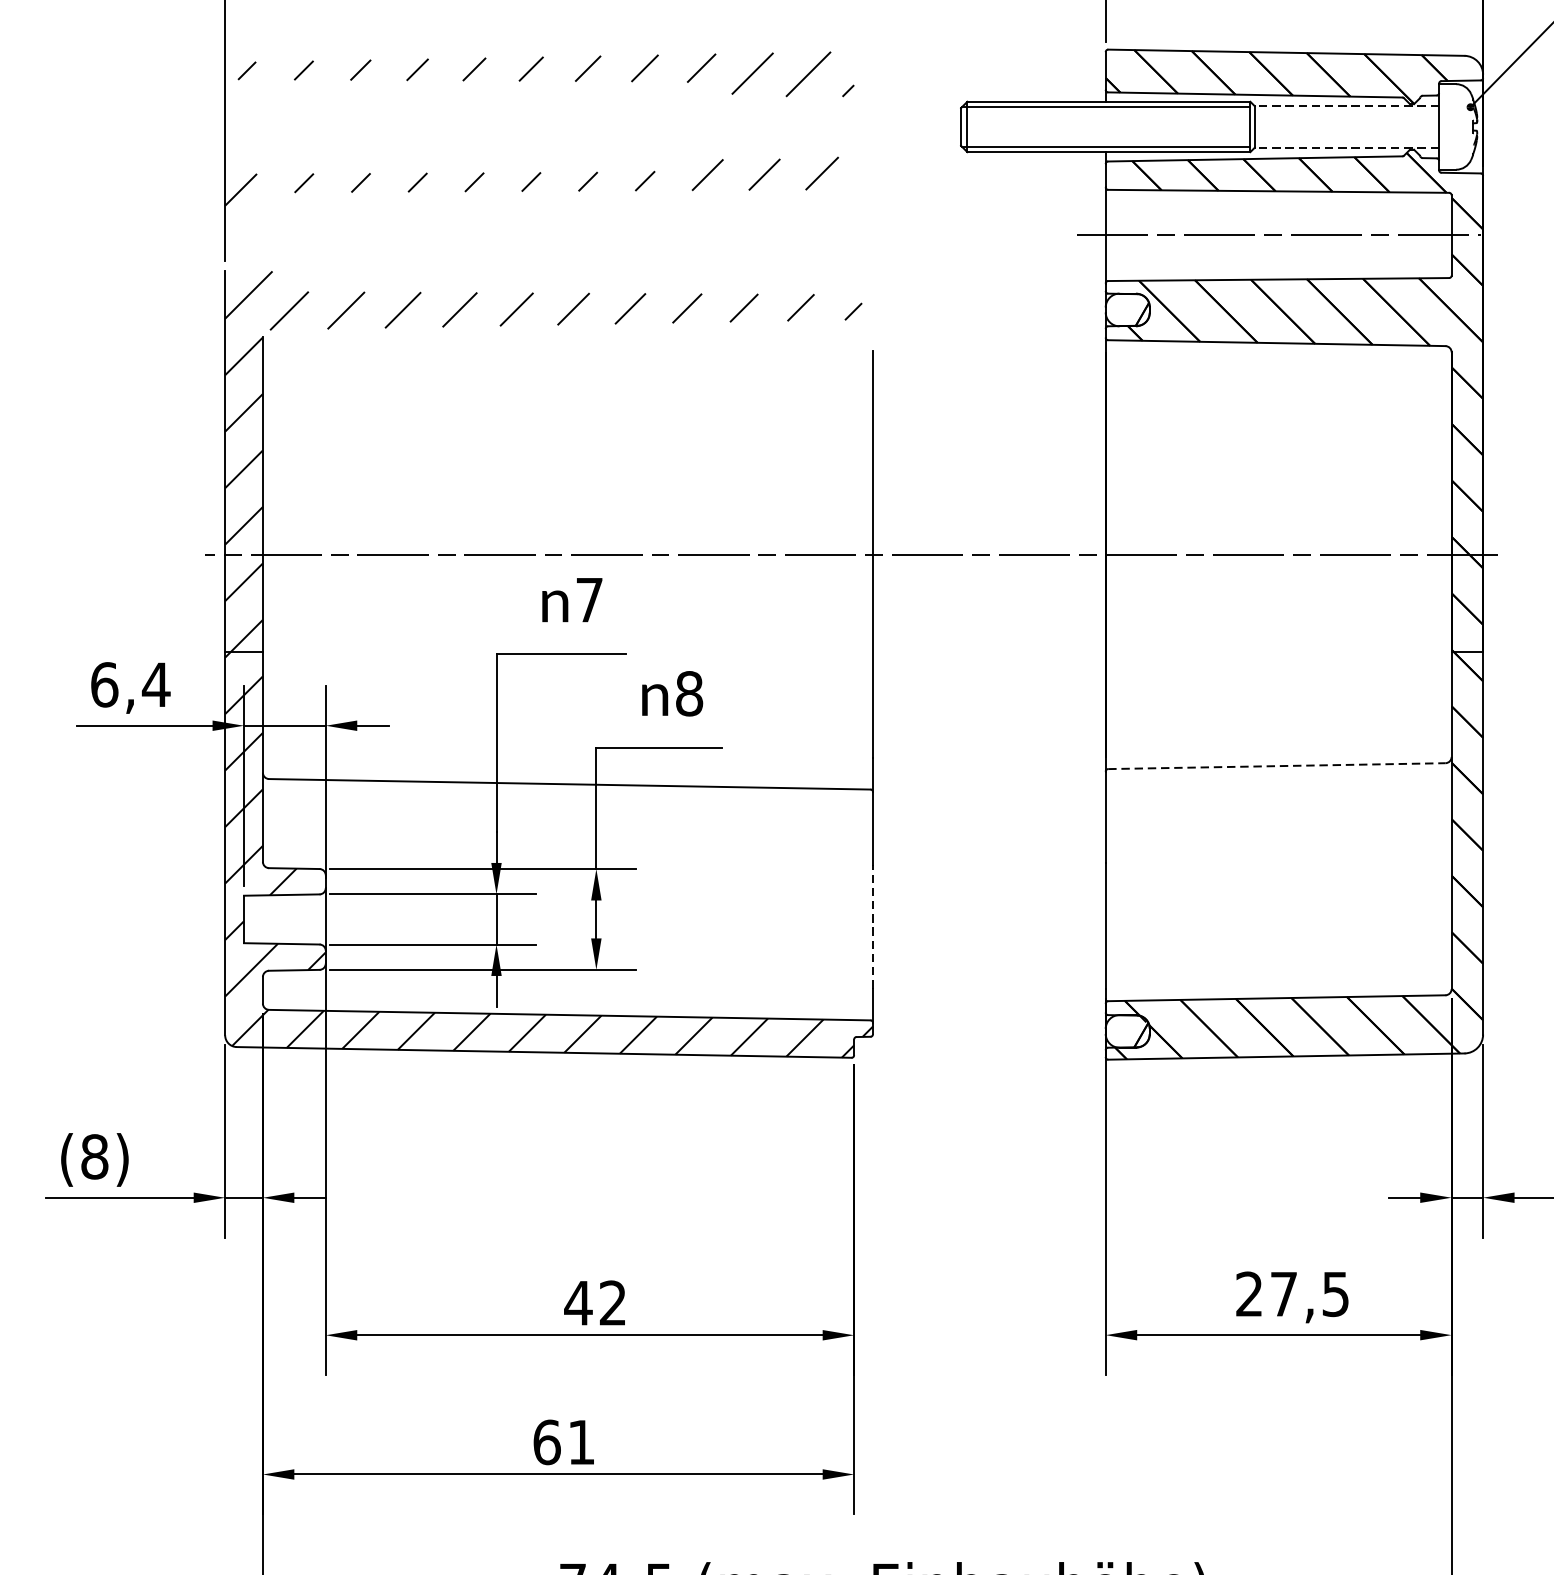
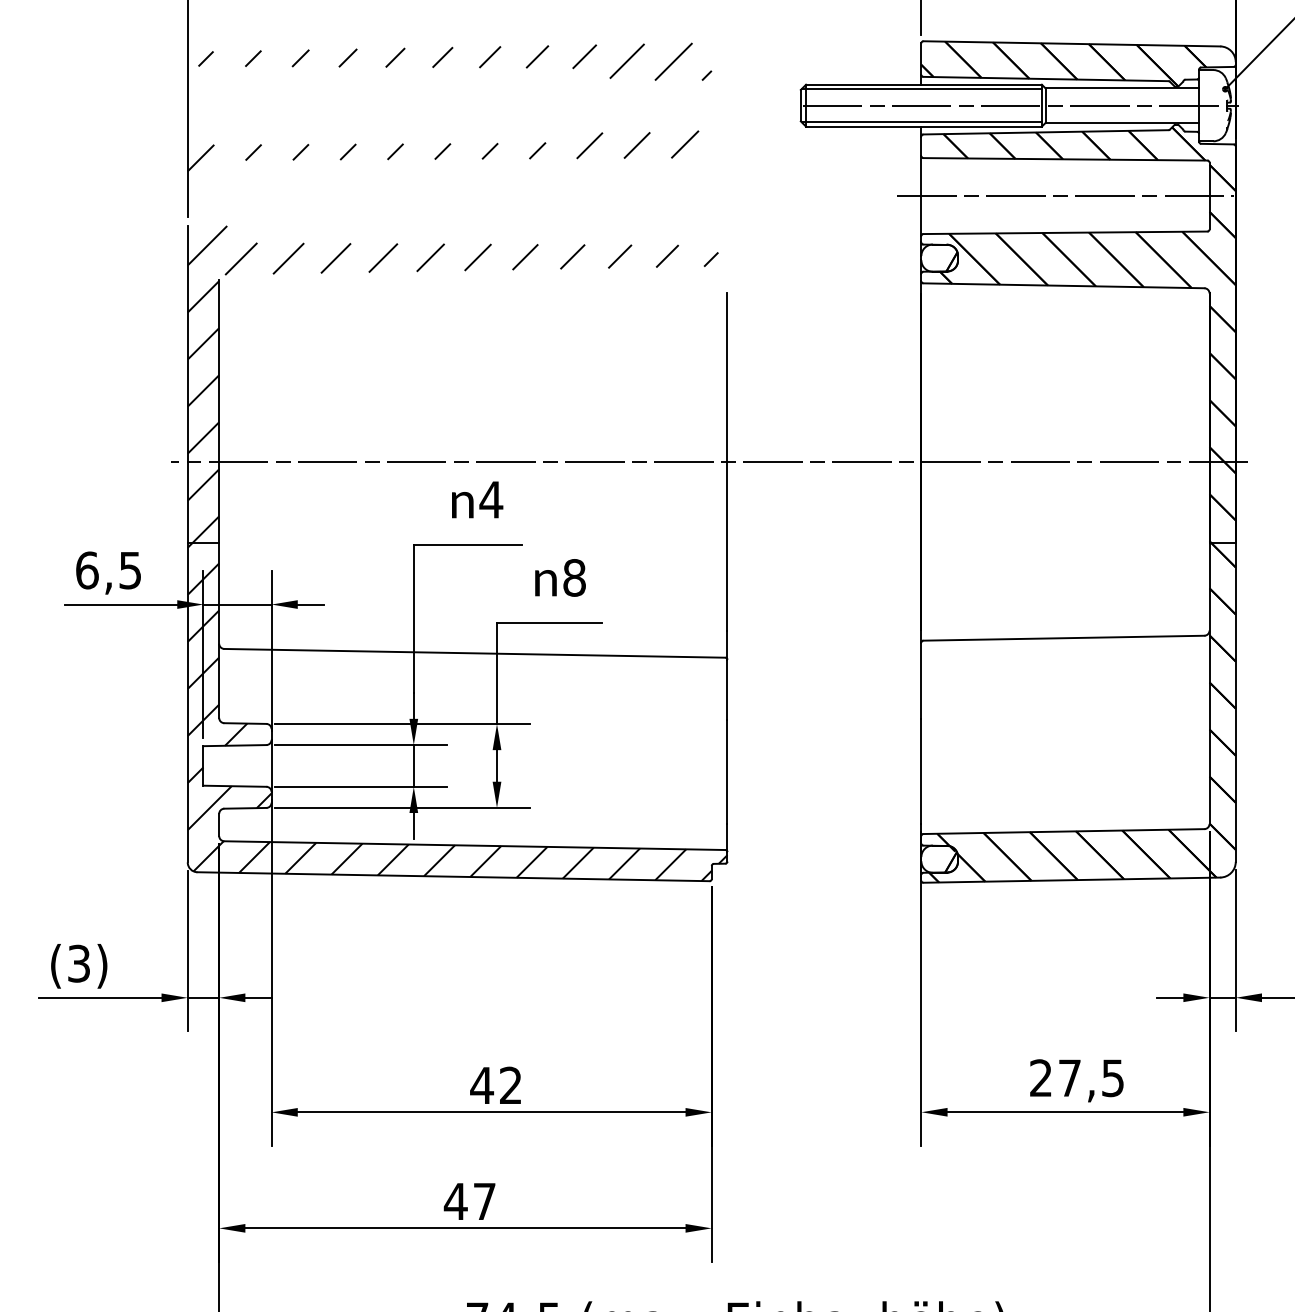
line: (1347, 106) -> (1122, 88), dashed -> solid
line: (1224, 126) -> (1020, 105), added
line: (1347, 147) -> (1122, 122), dashed -> solid
text: (589, 599) -> (491, 499), 7 -> 4
text: (156, 684) -> (130, 570), 6,4 -> 6,5
line: (1276, 766) -> (1063, 638), dashed -> solid
line: (873, 926) -> (727, 771), dashed -> solid
text: (95, 1156) -> (79, 963), (8) -> (3)
text: (563, 1442) -> (469, 1201), 61 -> 47

